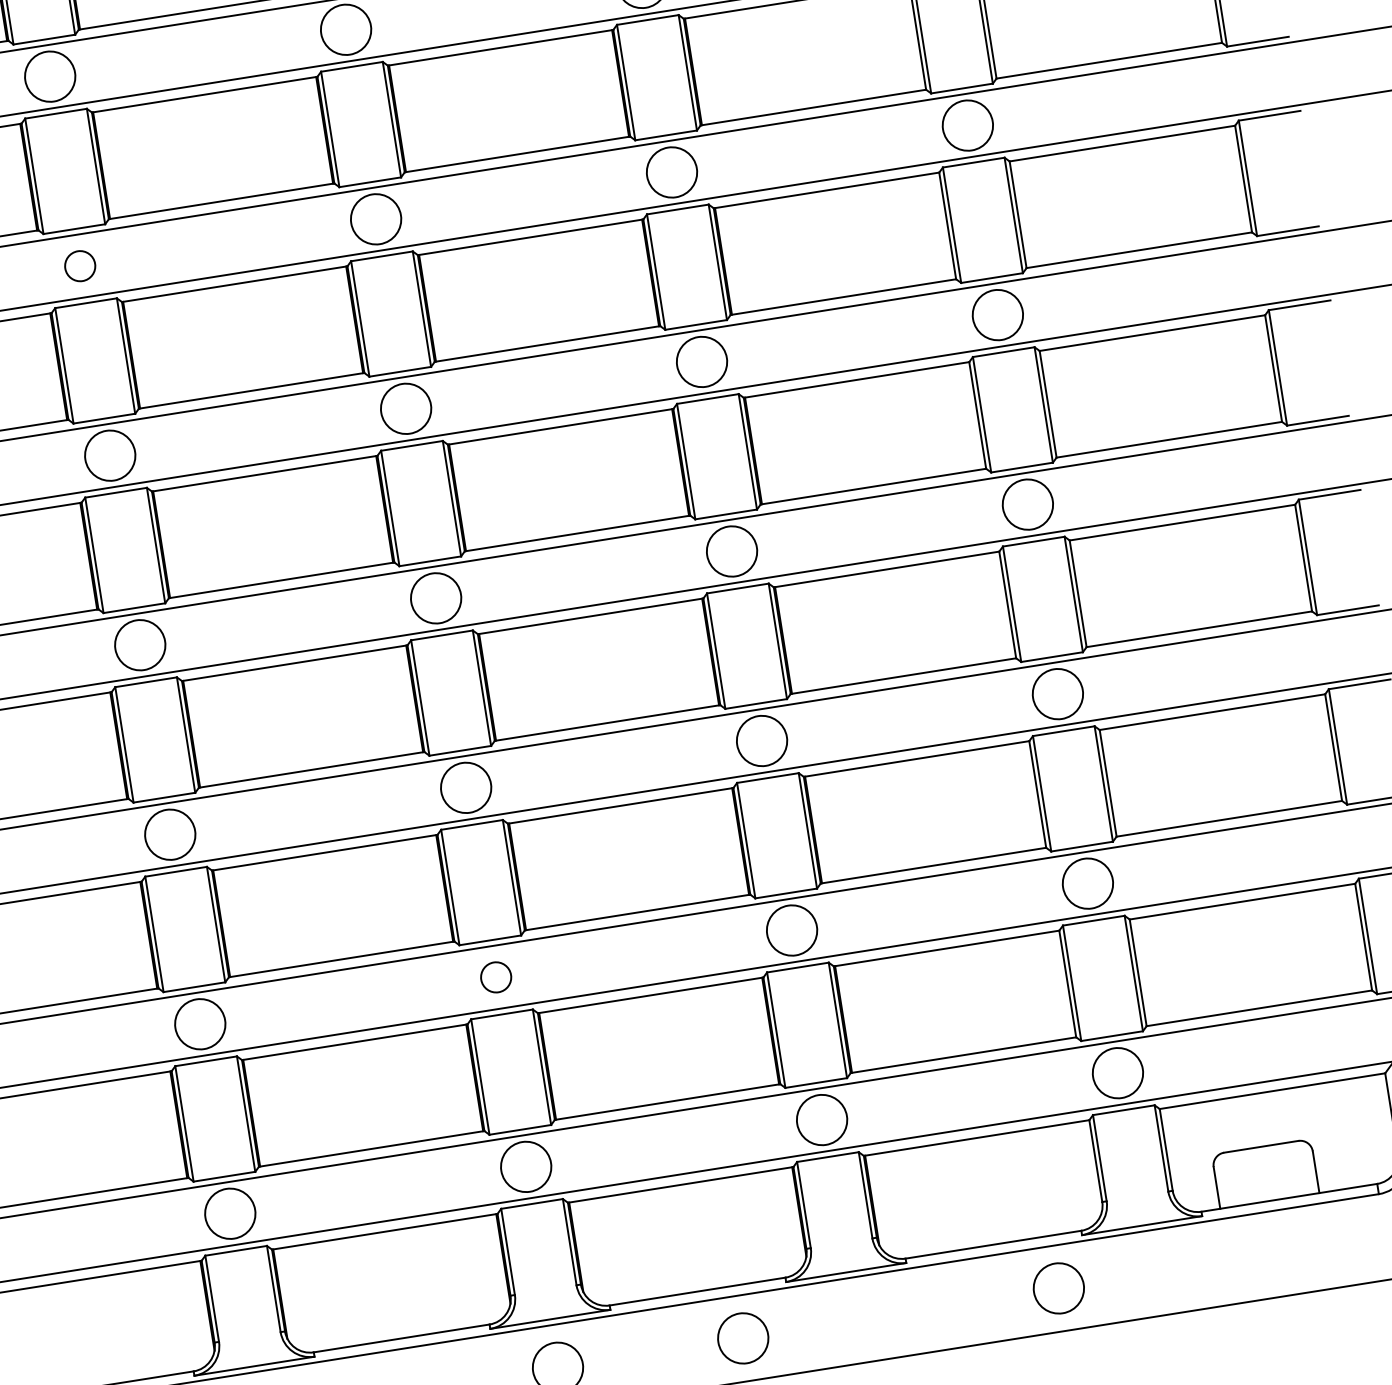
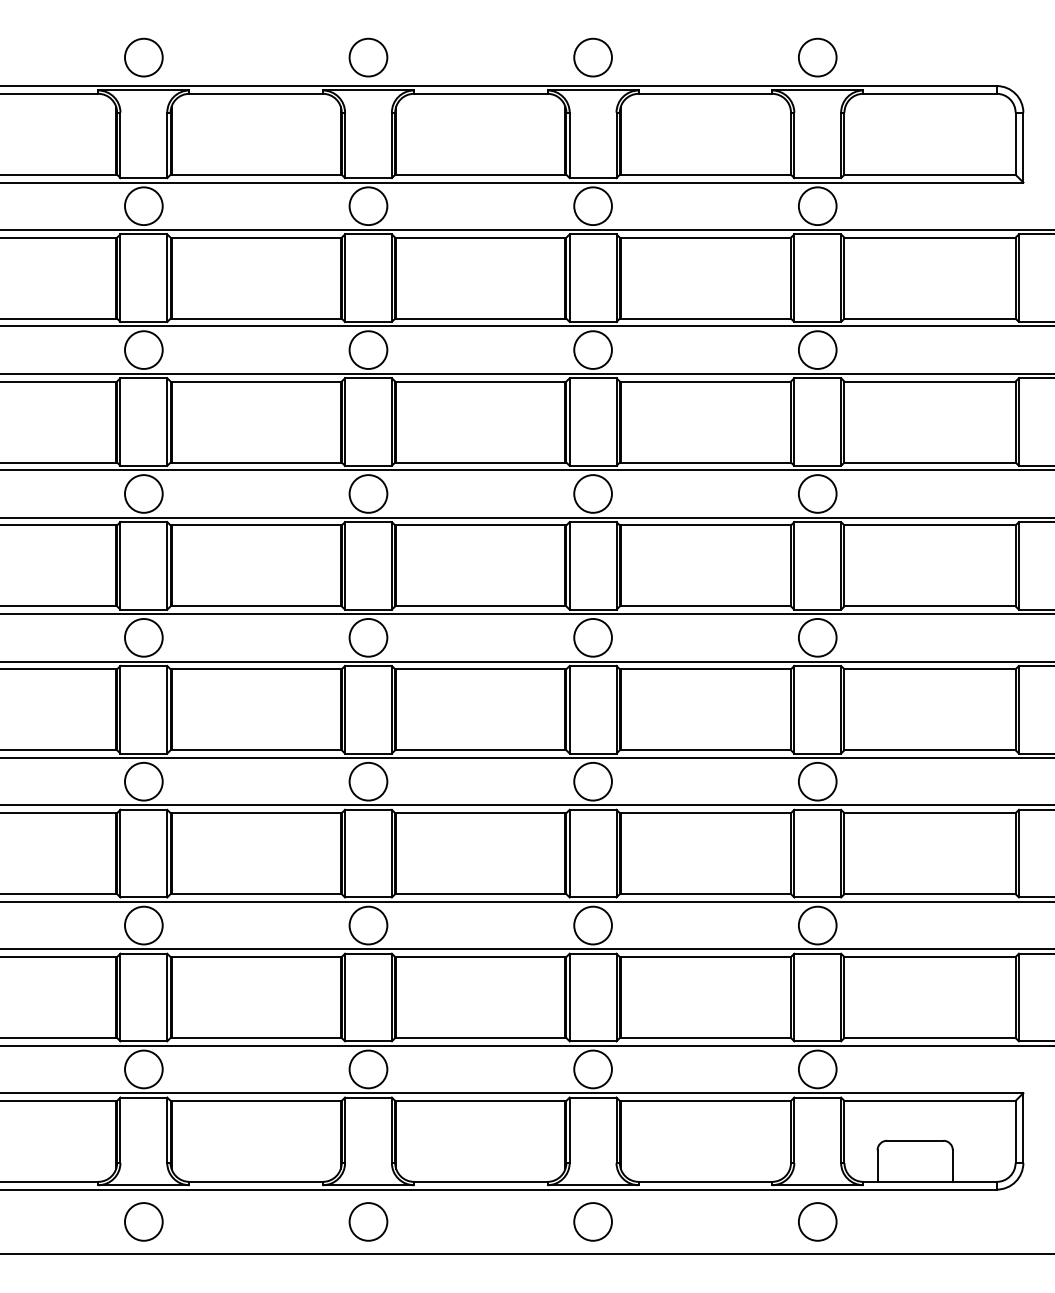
circle: (79, 265) -> (143, 349), size x1.67
circle: (496, 977) -> (368, 925), size x1.67
circle: (1058, 1287) -> (817, 1221), moved
circle: (742, 1337) -> (592, 1221), moved

